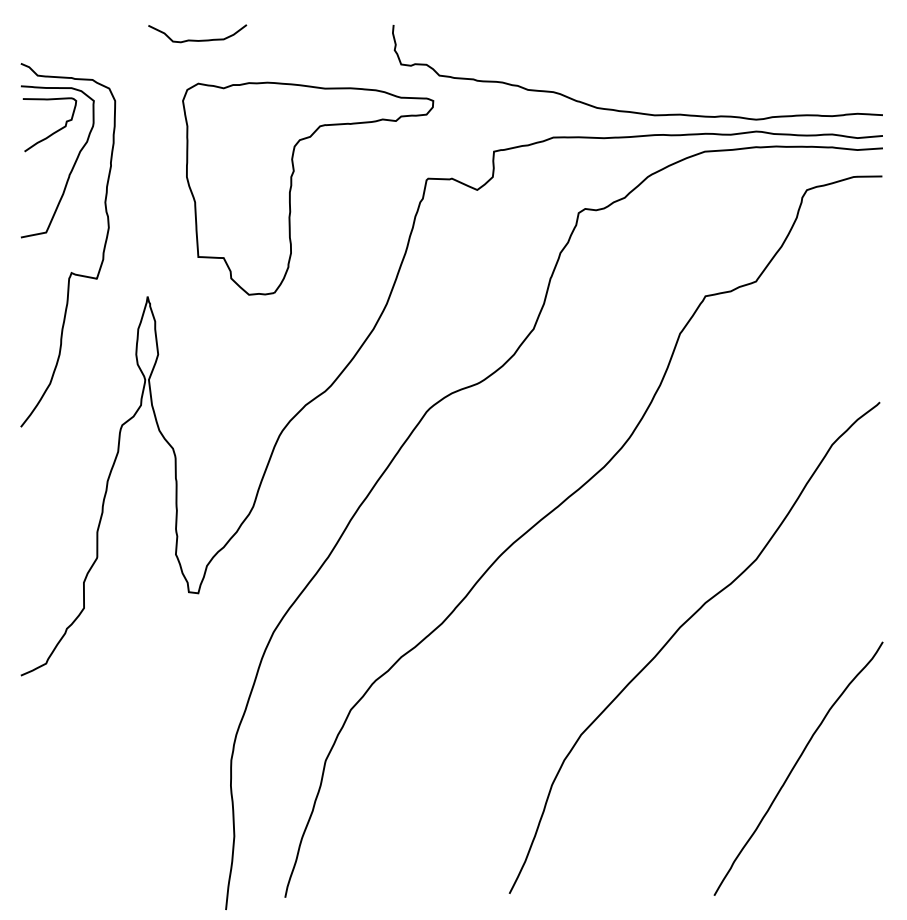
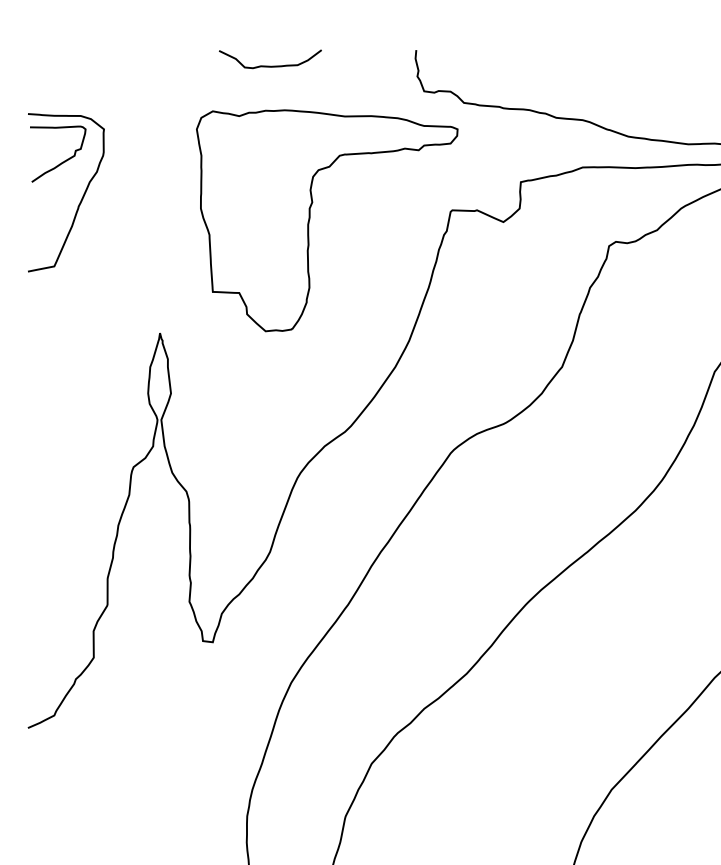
curve: (195, 39) -> (268, 65), moved
curve: (70, 272) -> (79, 308), removed

